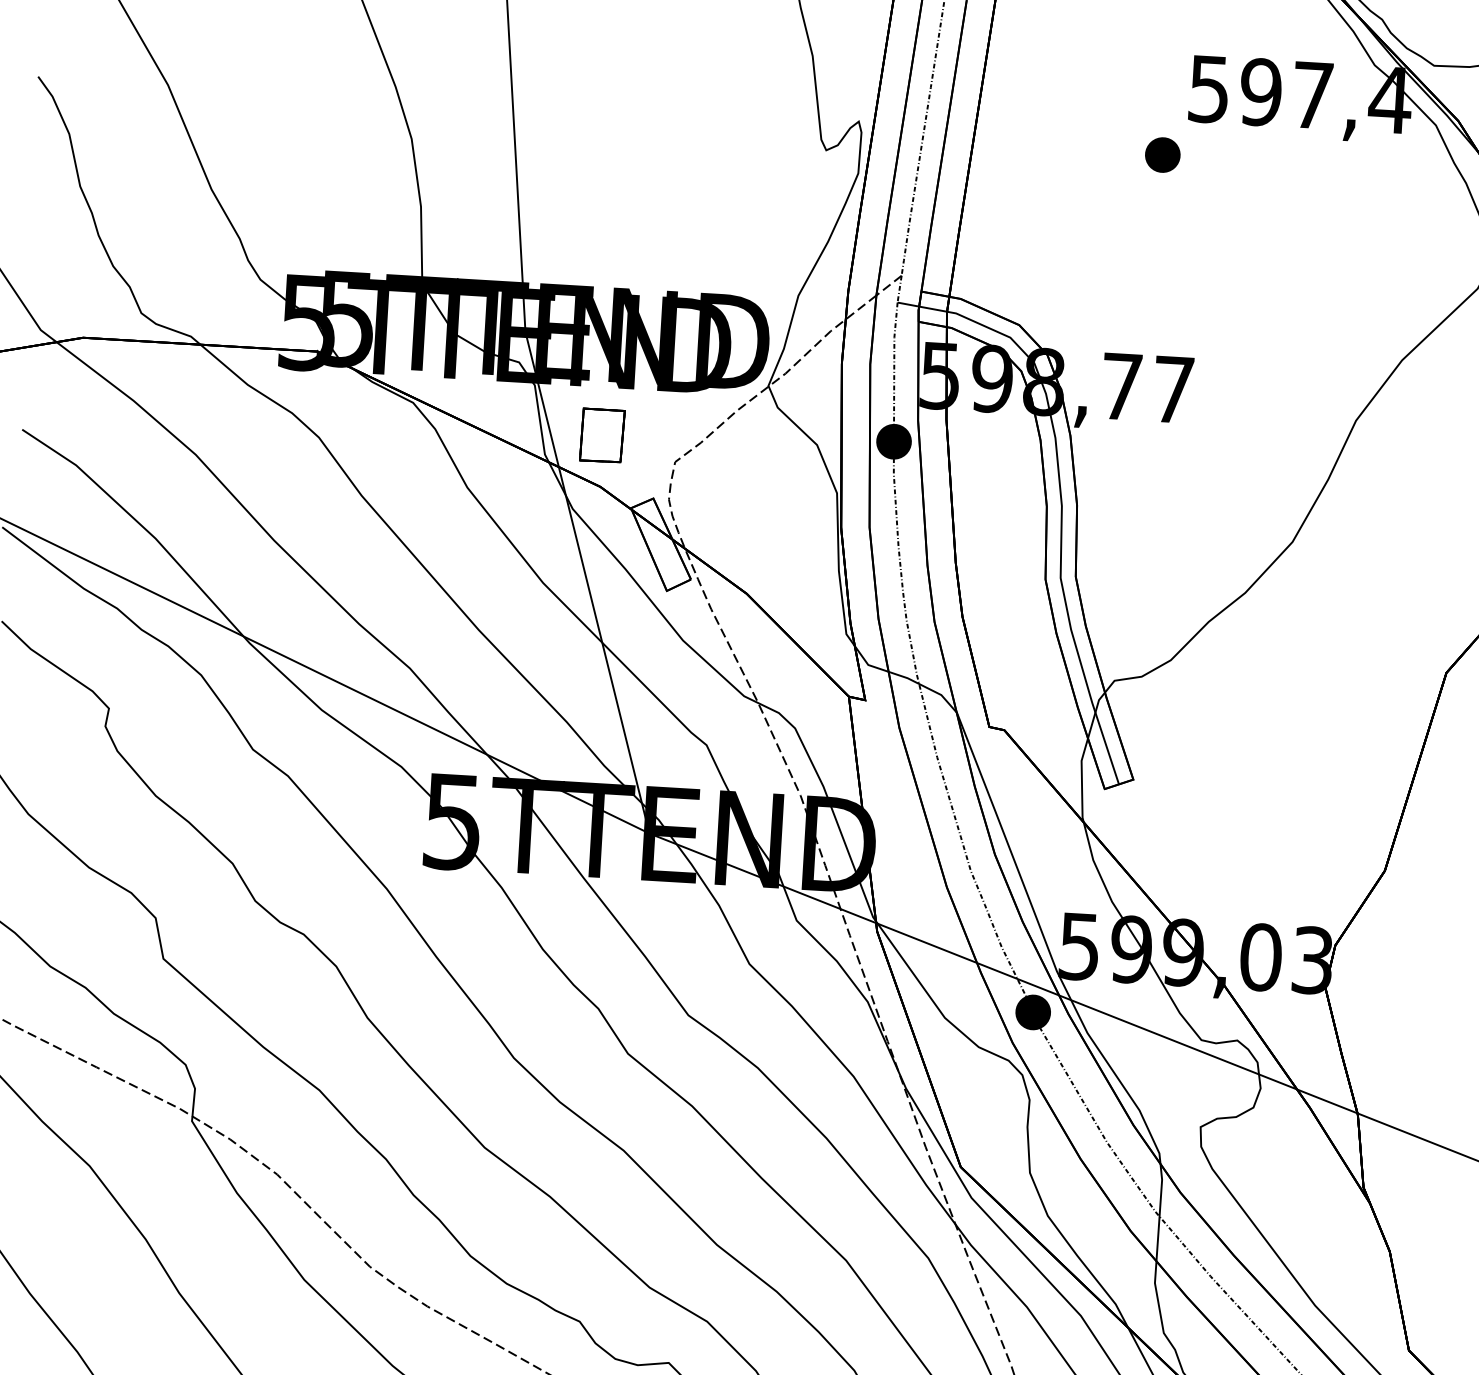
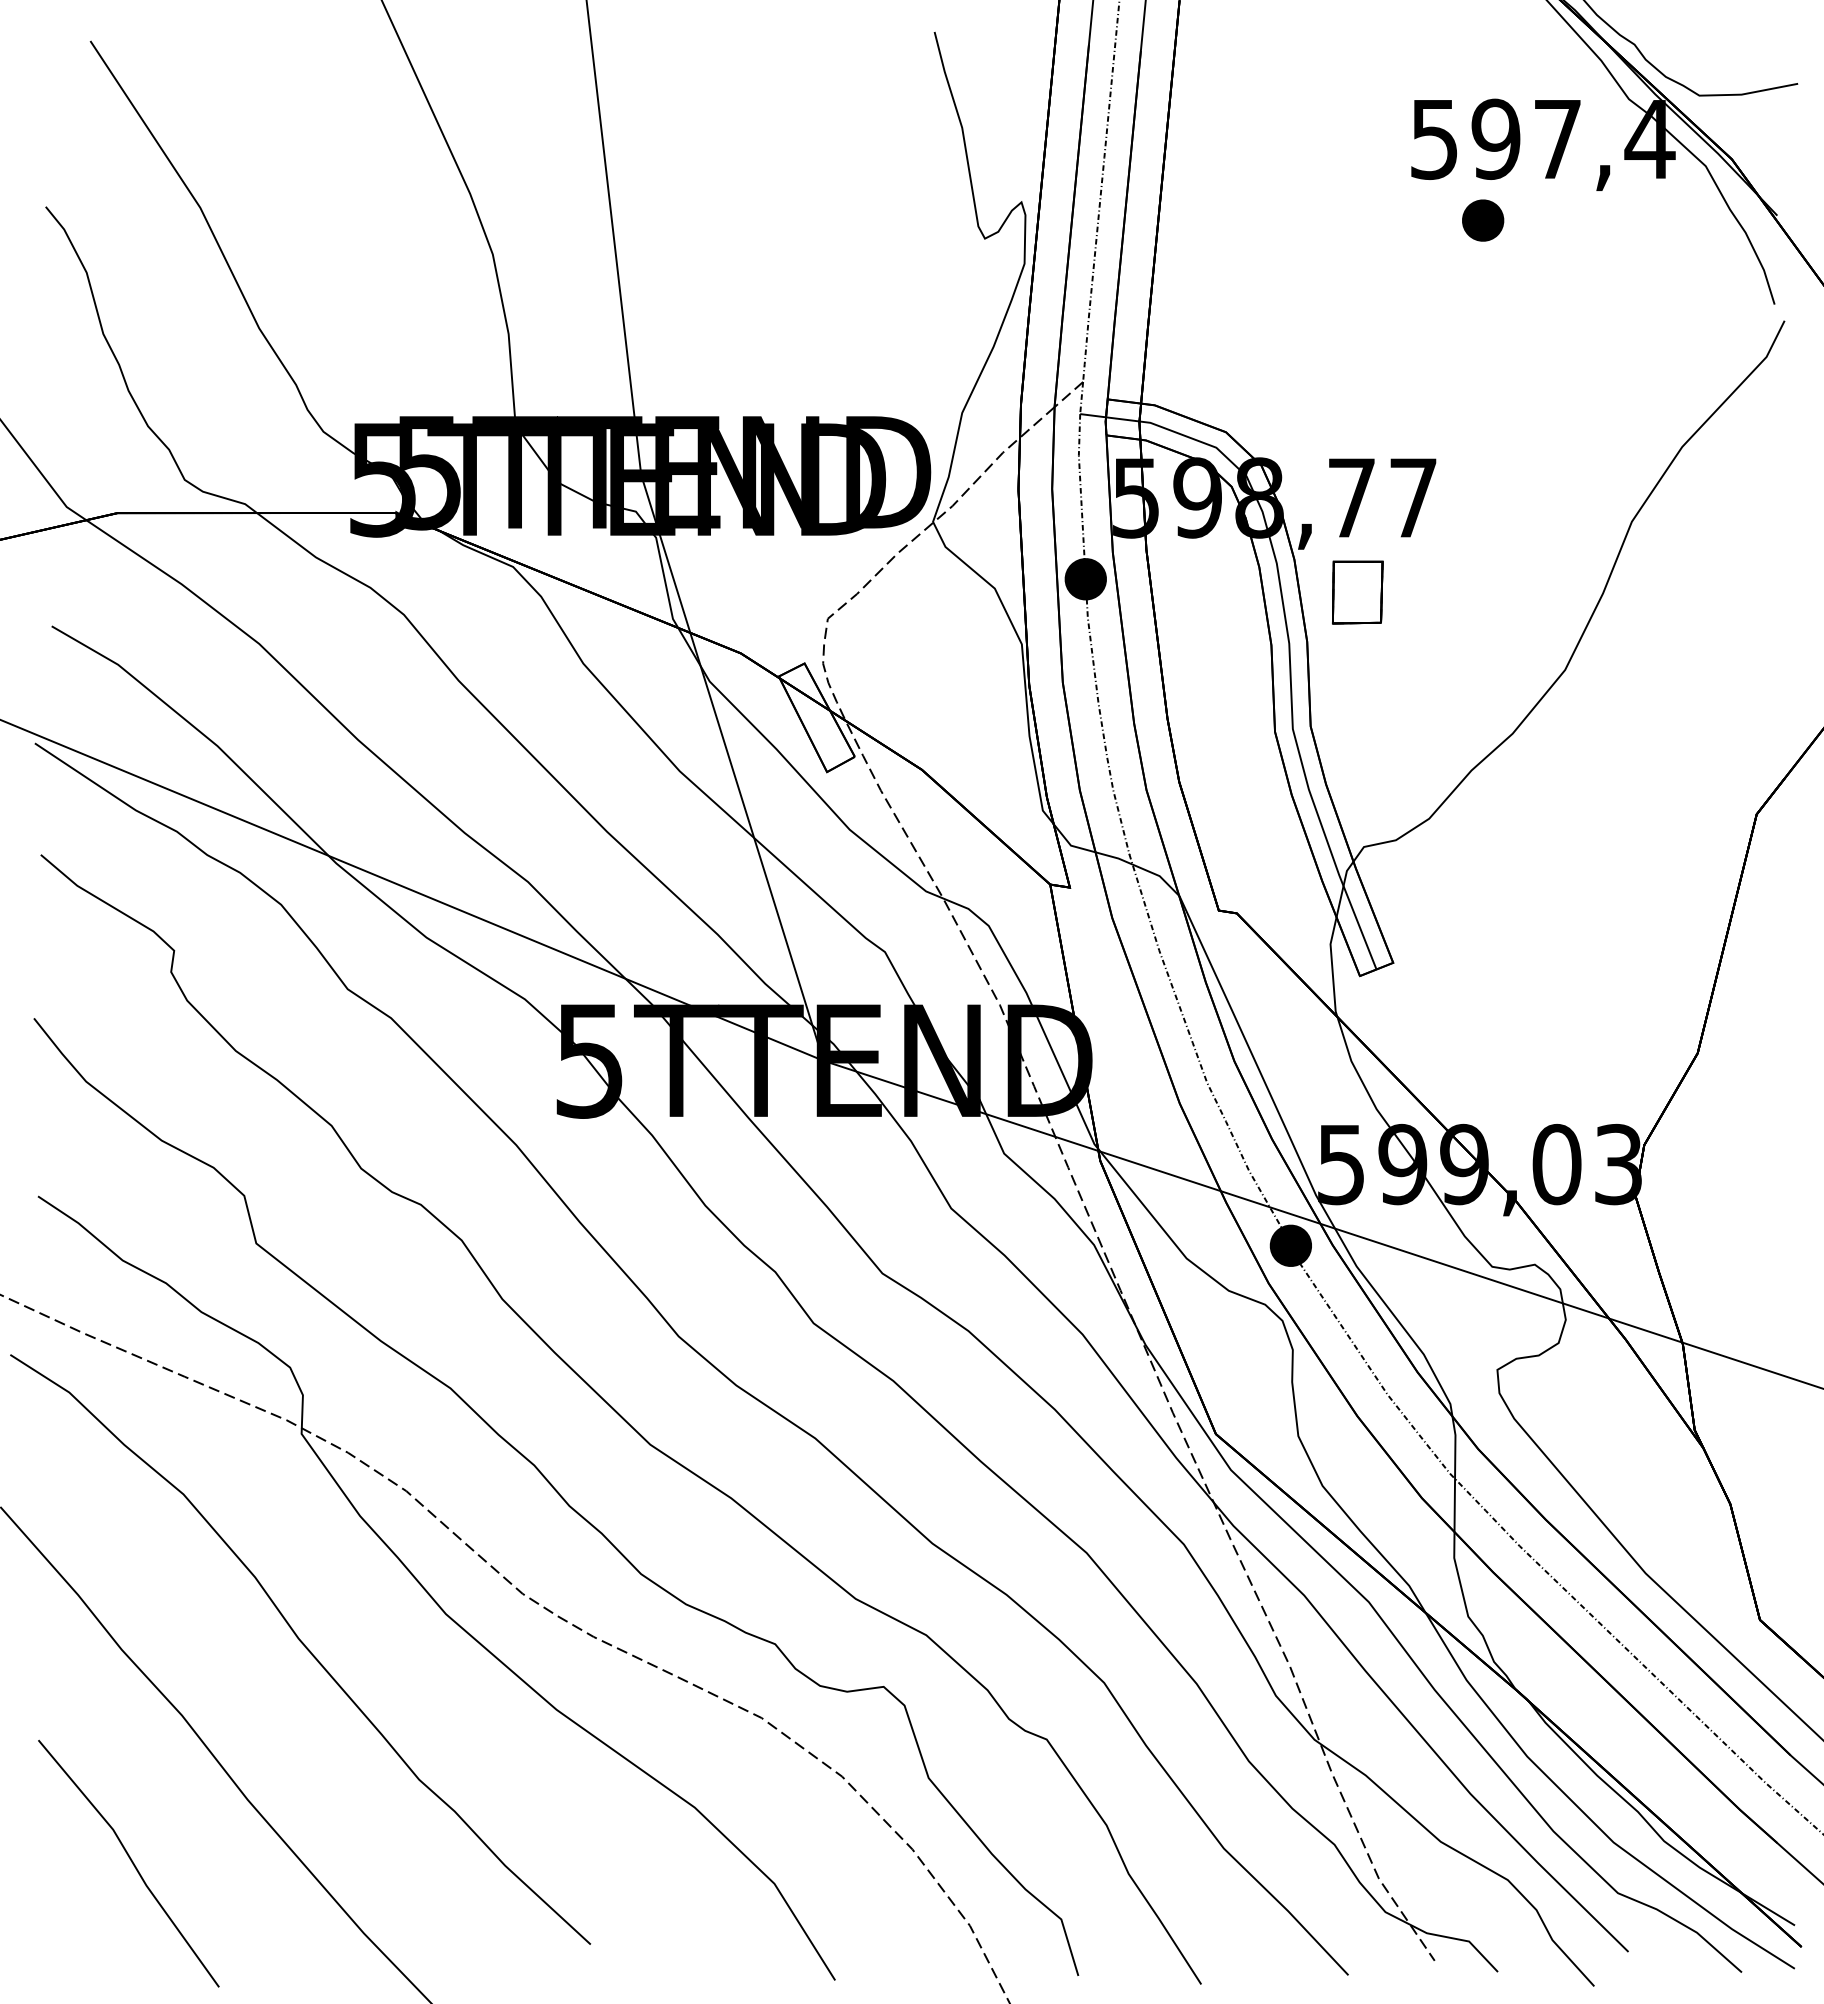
part: (1163, 155) -> (1483, 220), moved
part: (602, 435) -> (1357, 592), moved

